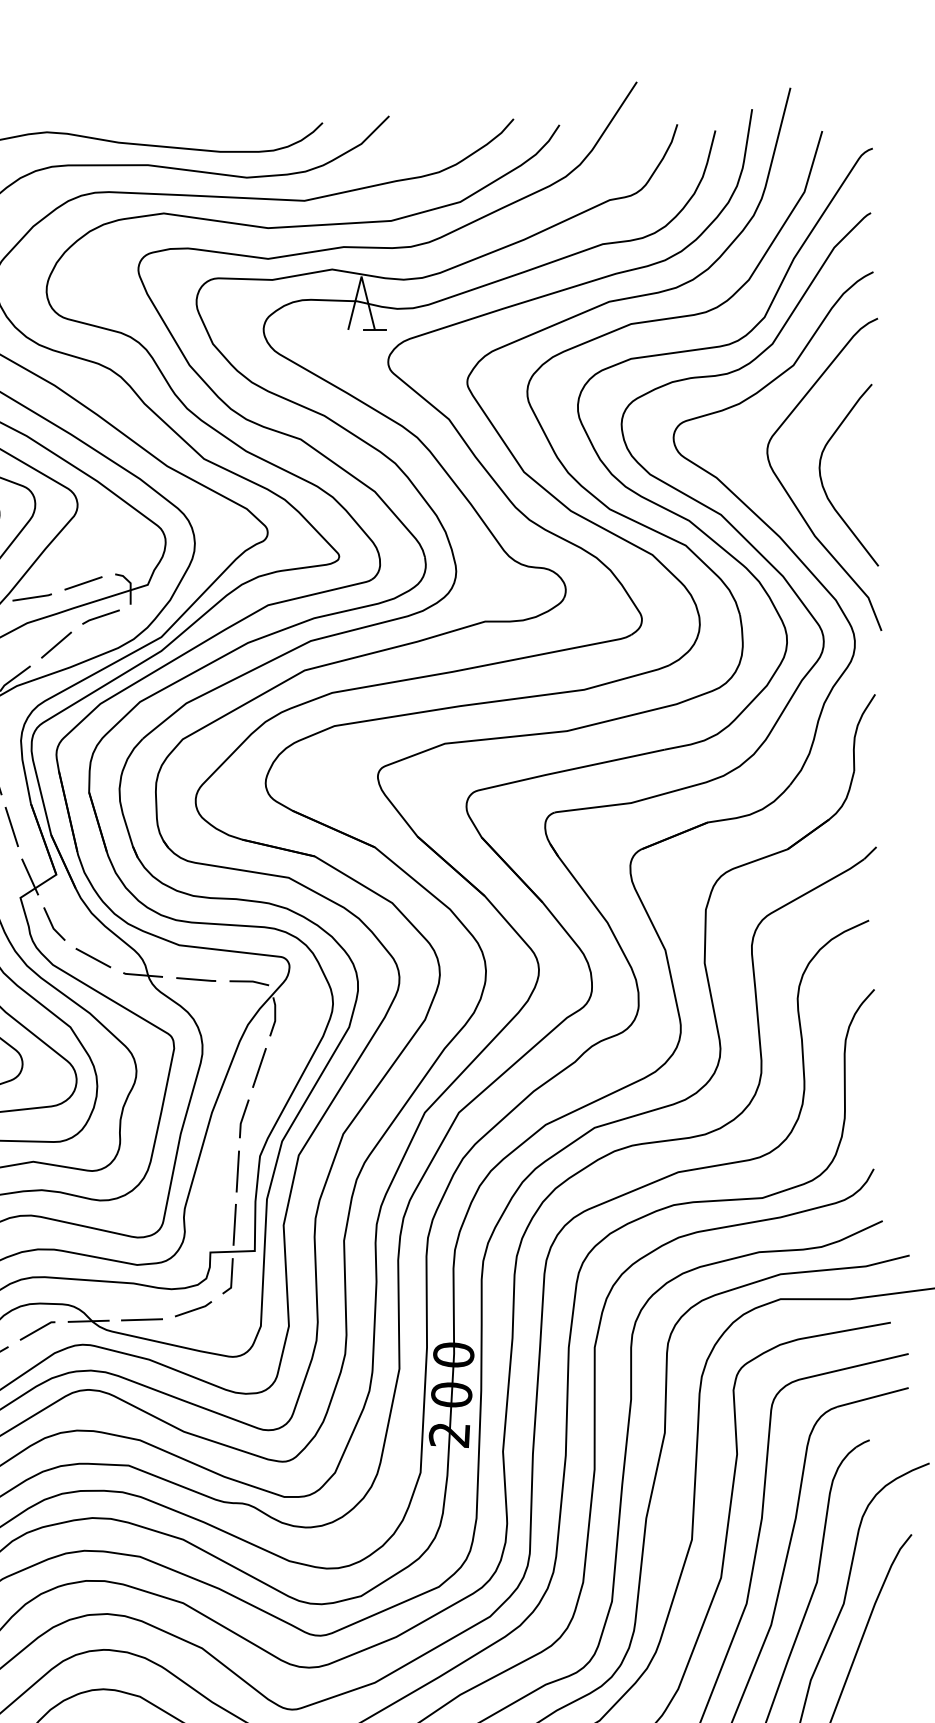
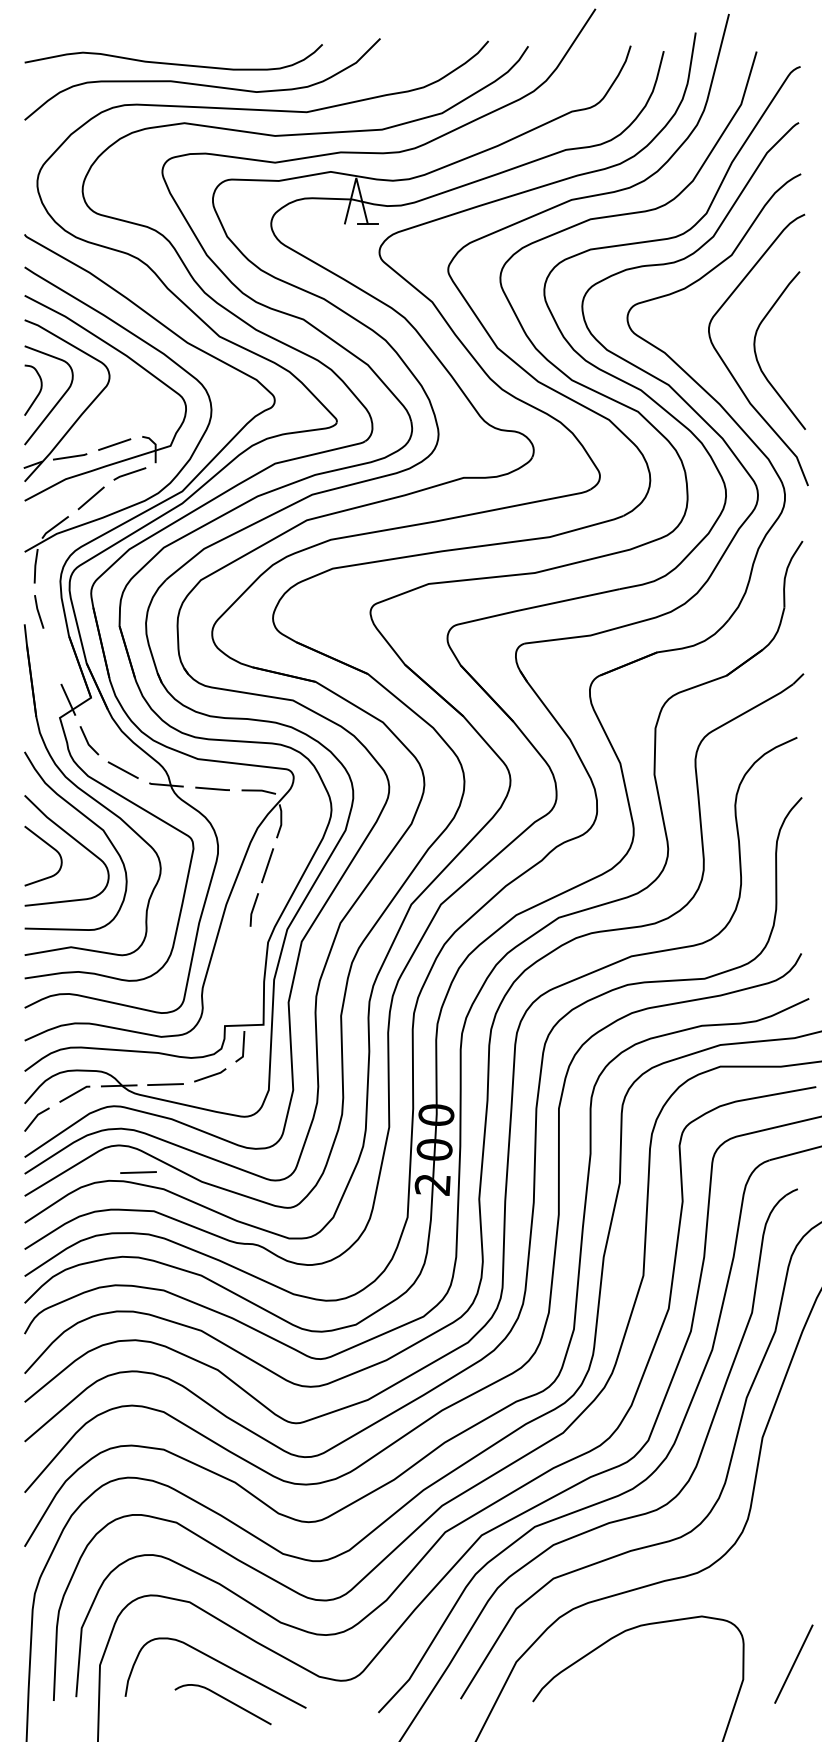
line: (11, 826) -> (52, 655), removed
line: (237, 1171) -> (248, 955), removed
line: (235, 1224) -> (246, 1001), removed
line: (110, 1421) -> (138, 1172), added

